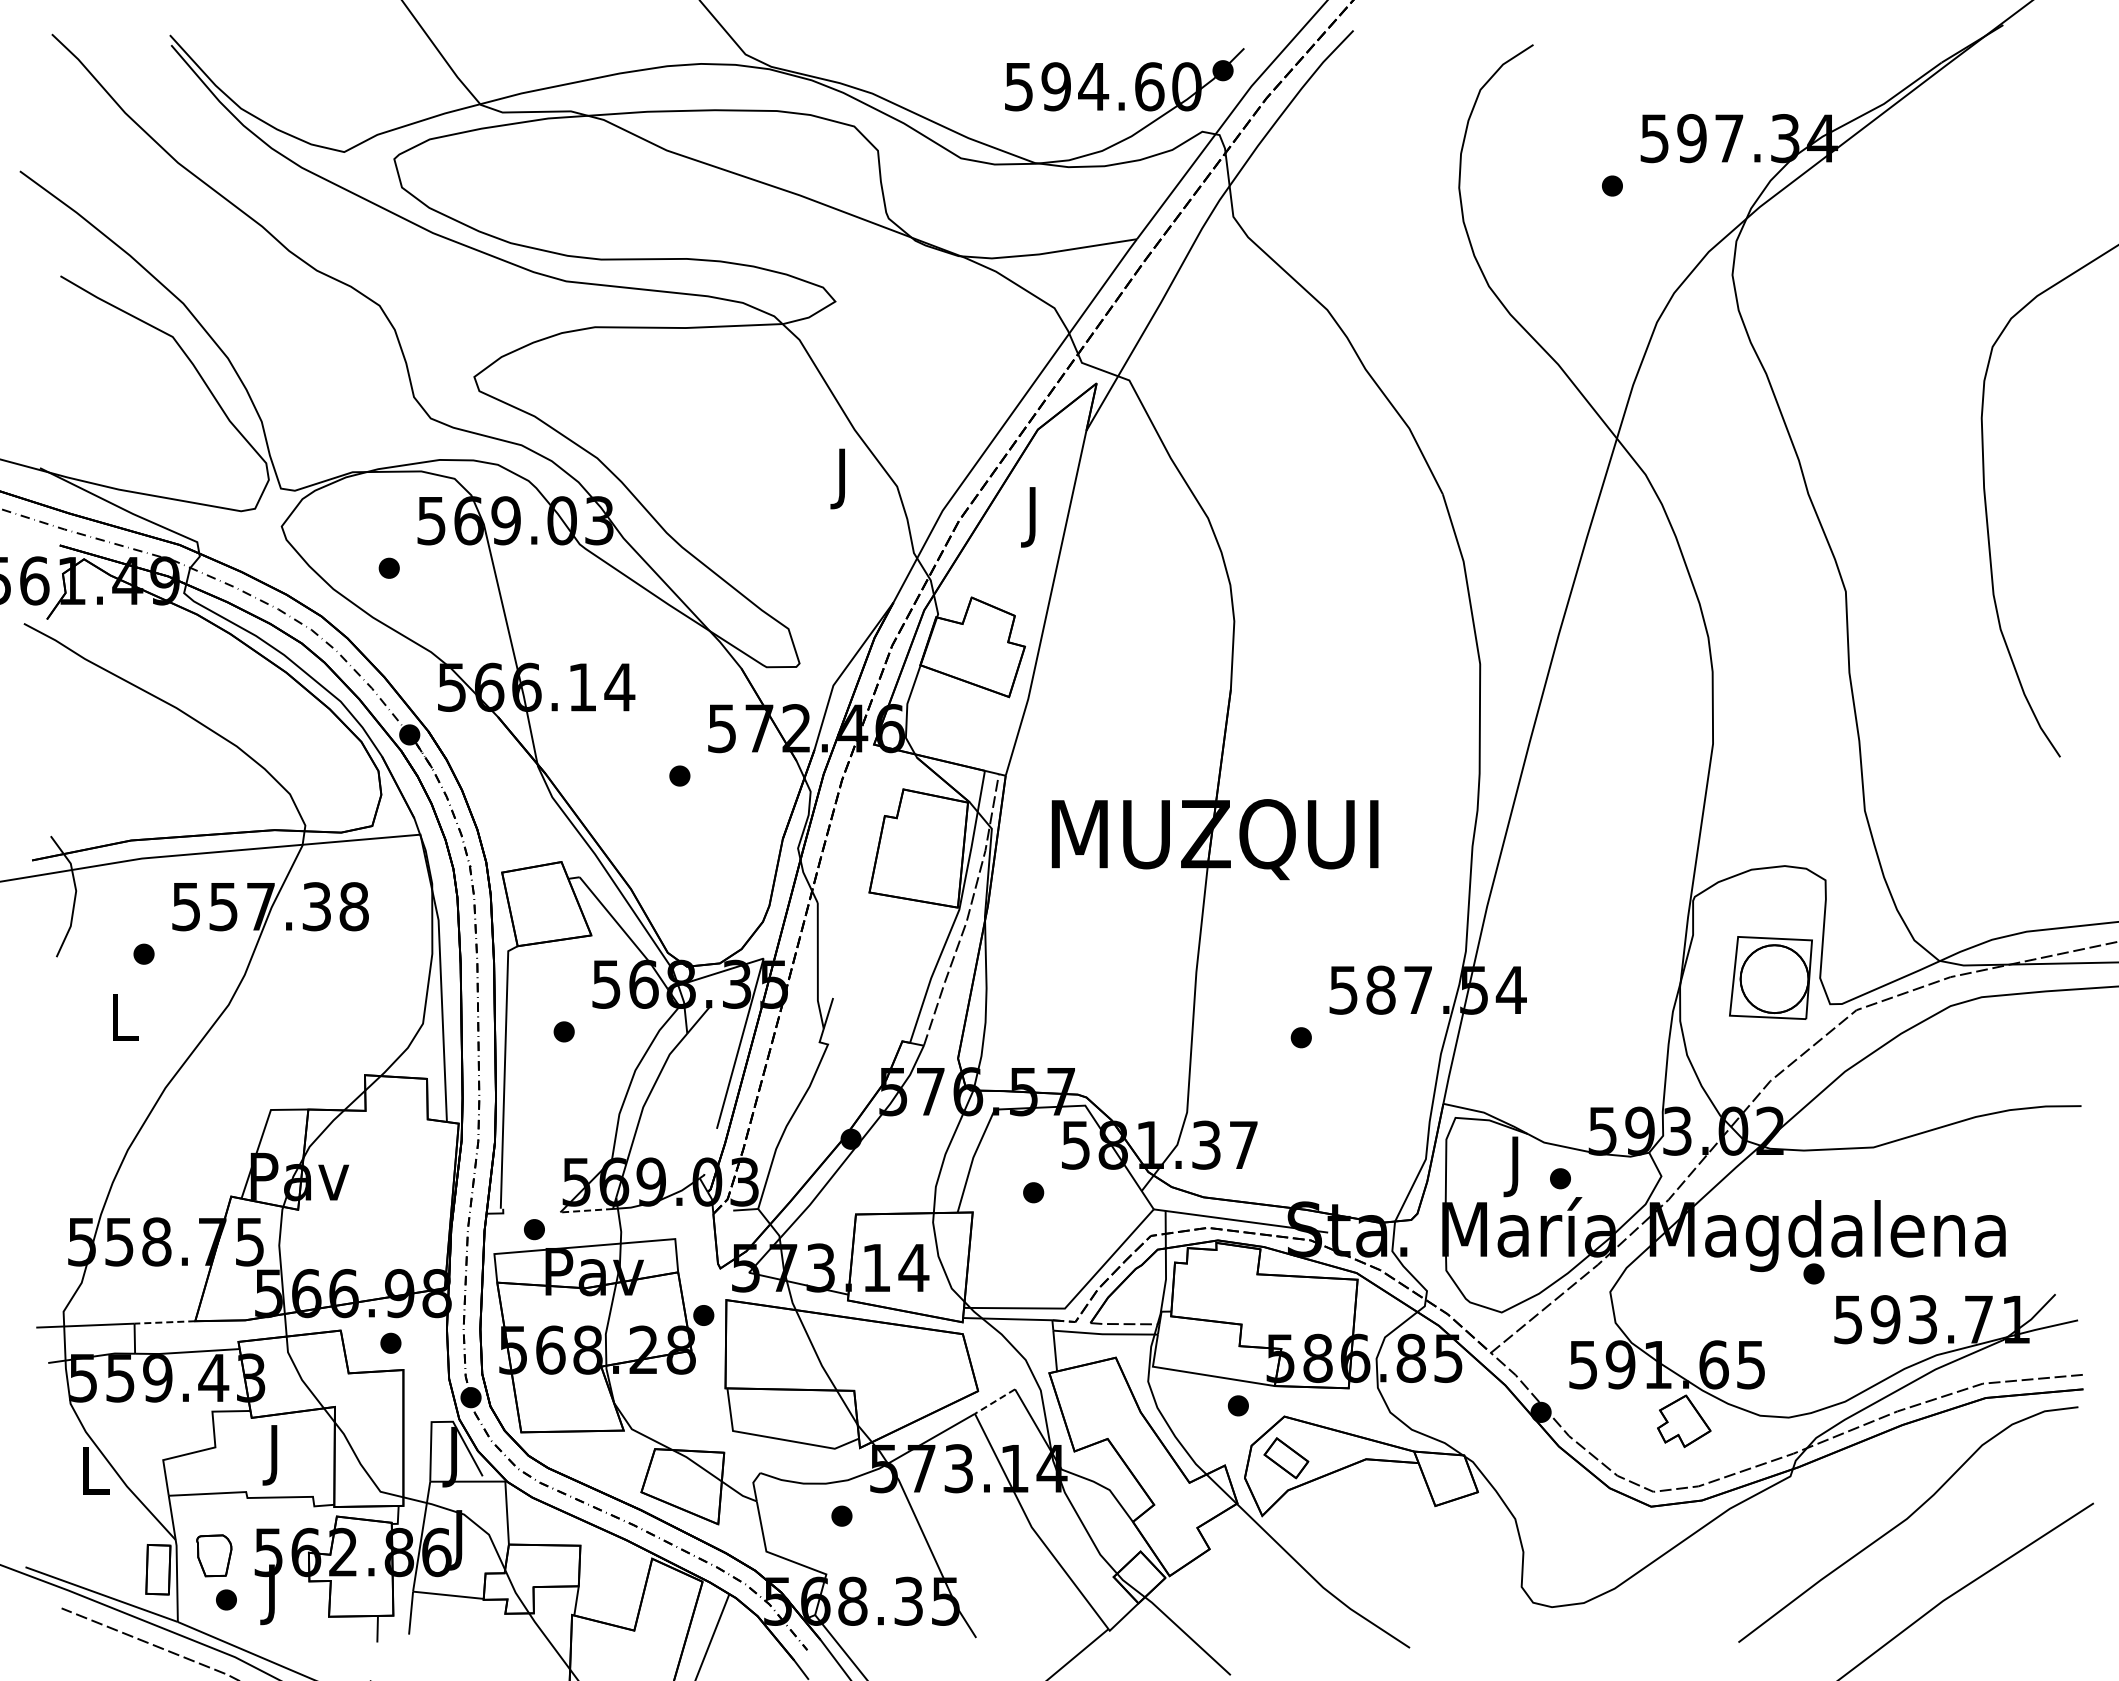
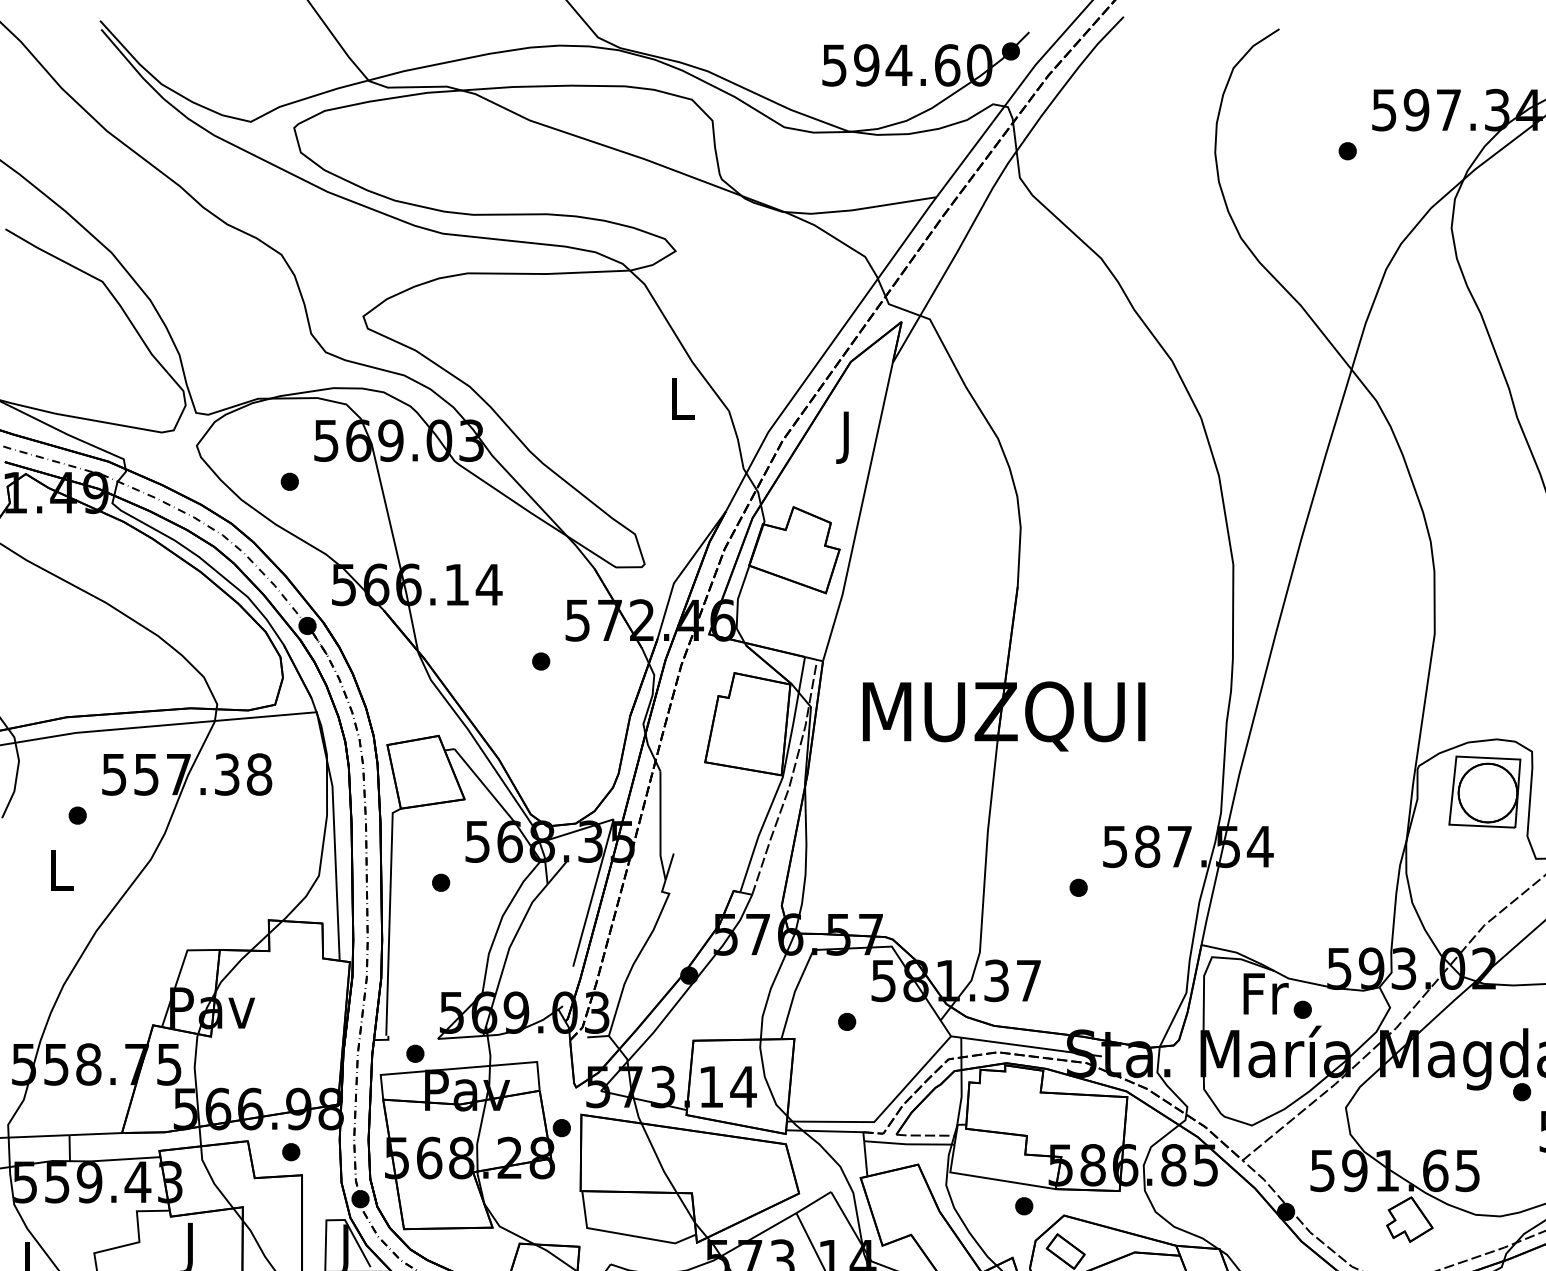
text: (843, 478) -> (682, 404), J -> L
part: (1770, 977) -> (1484, 791), moved
text: (1518, 1166) -> (1266, 999), J -> Fr
line: (586, 1210) -> (460, 1037), dashed -> solid
line: (164, 1322) -> (95, 1134), dashed -> solid
line: (995, 1401) -> (814, 1202), dashed -> solid

